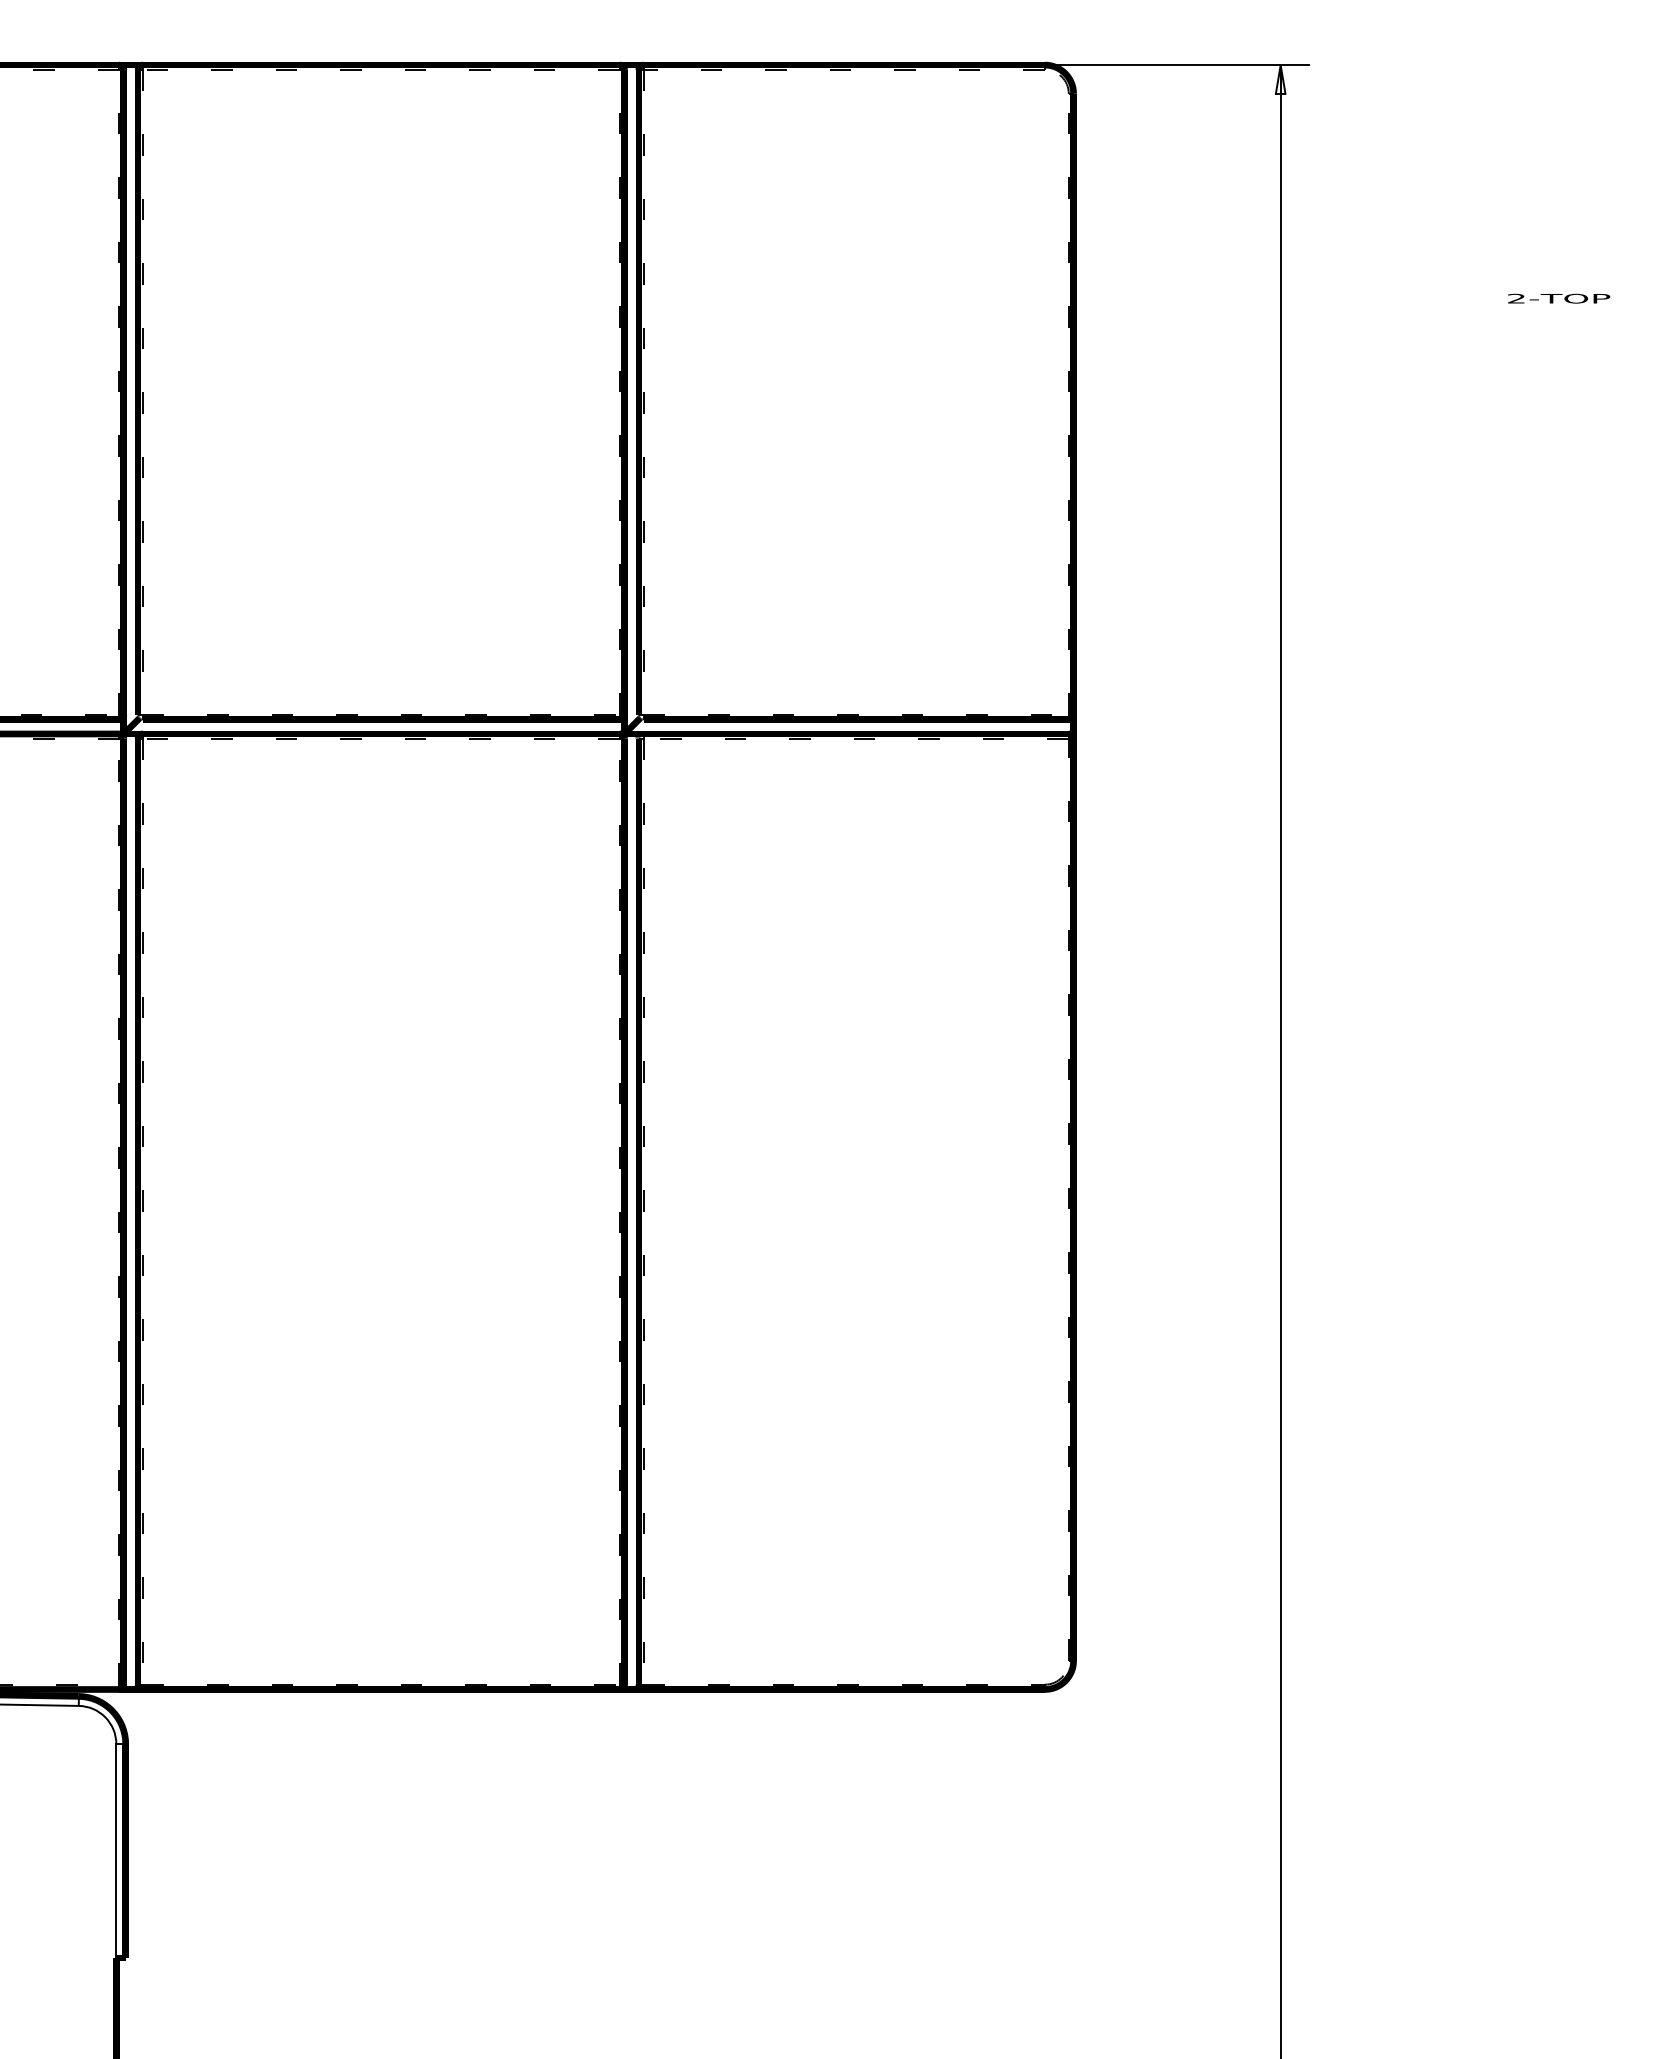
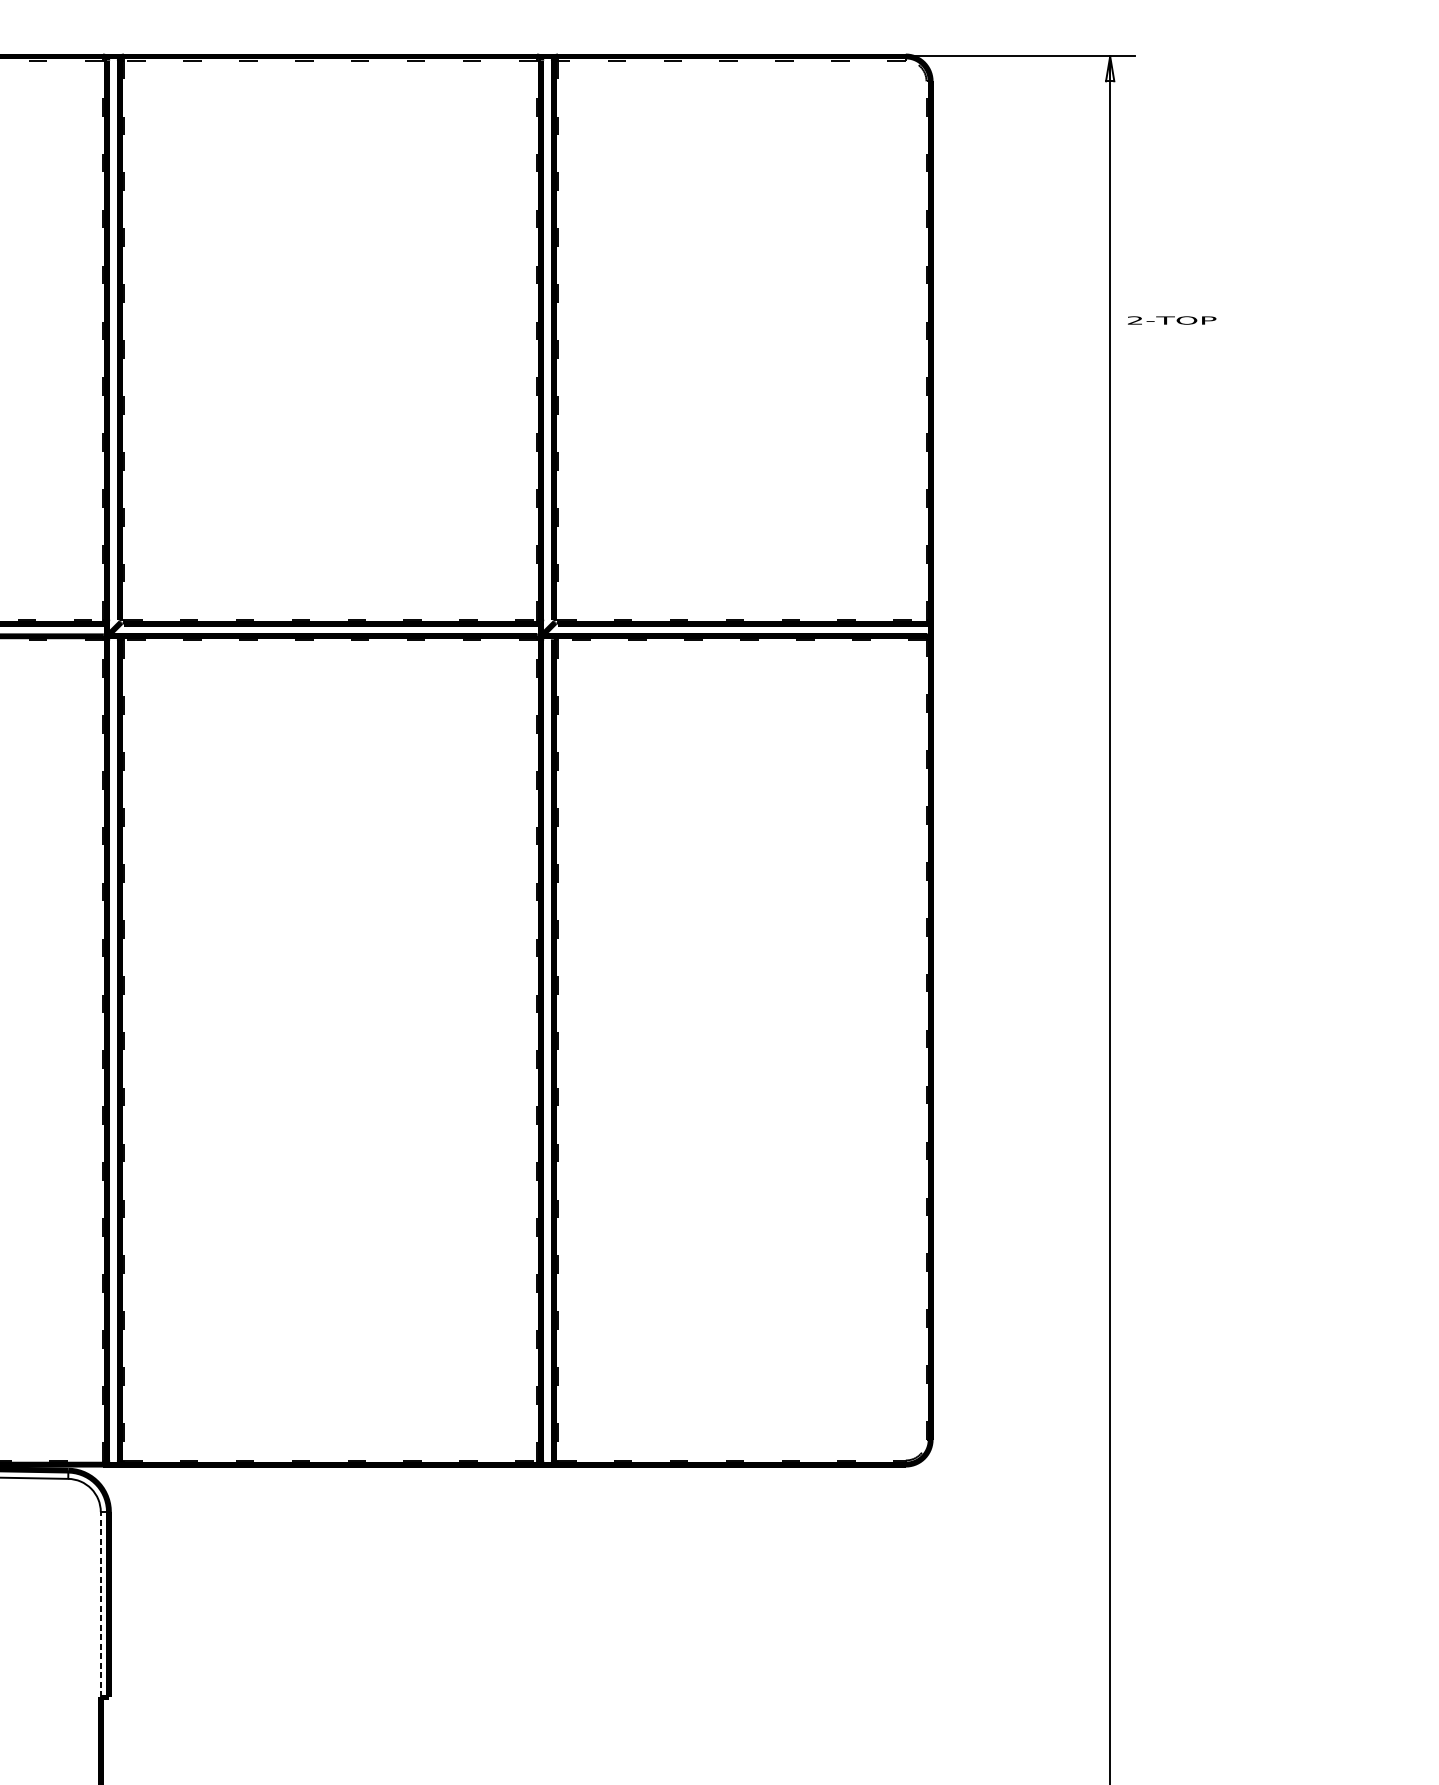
text: (1559, 298) -> (1172, 320), moved
line: (116, 1851) -> (100, 1605), solid -> dashed

